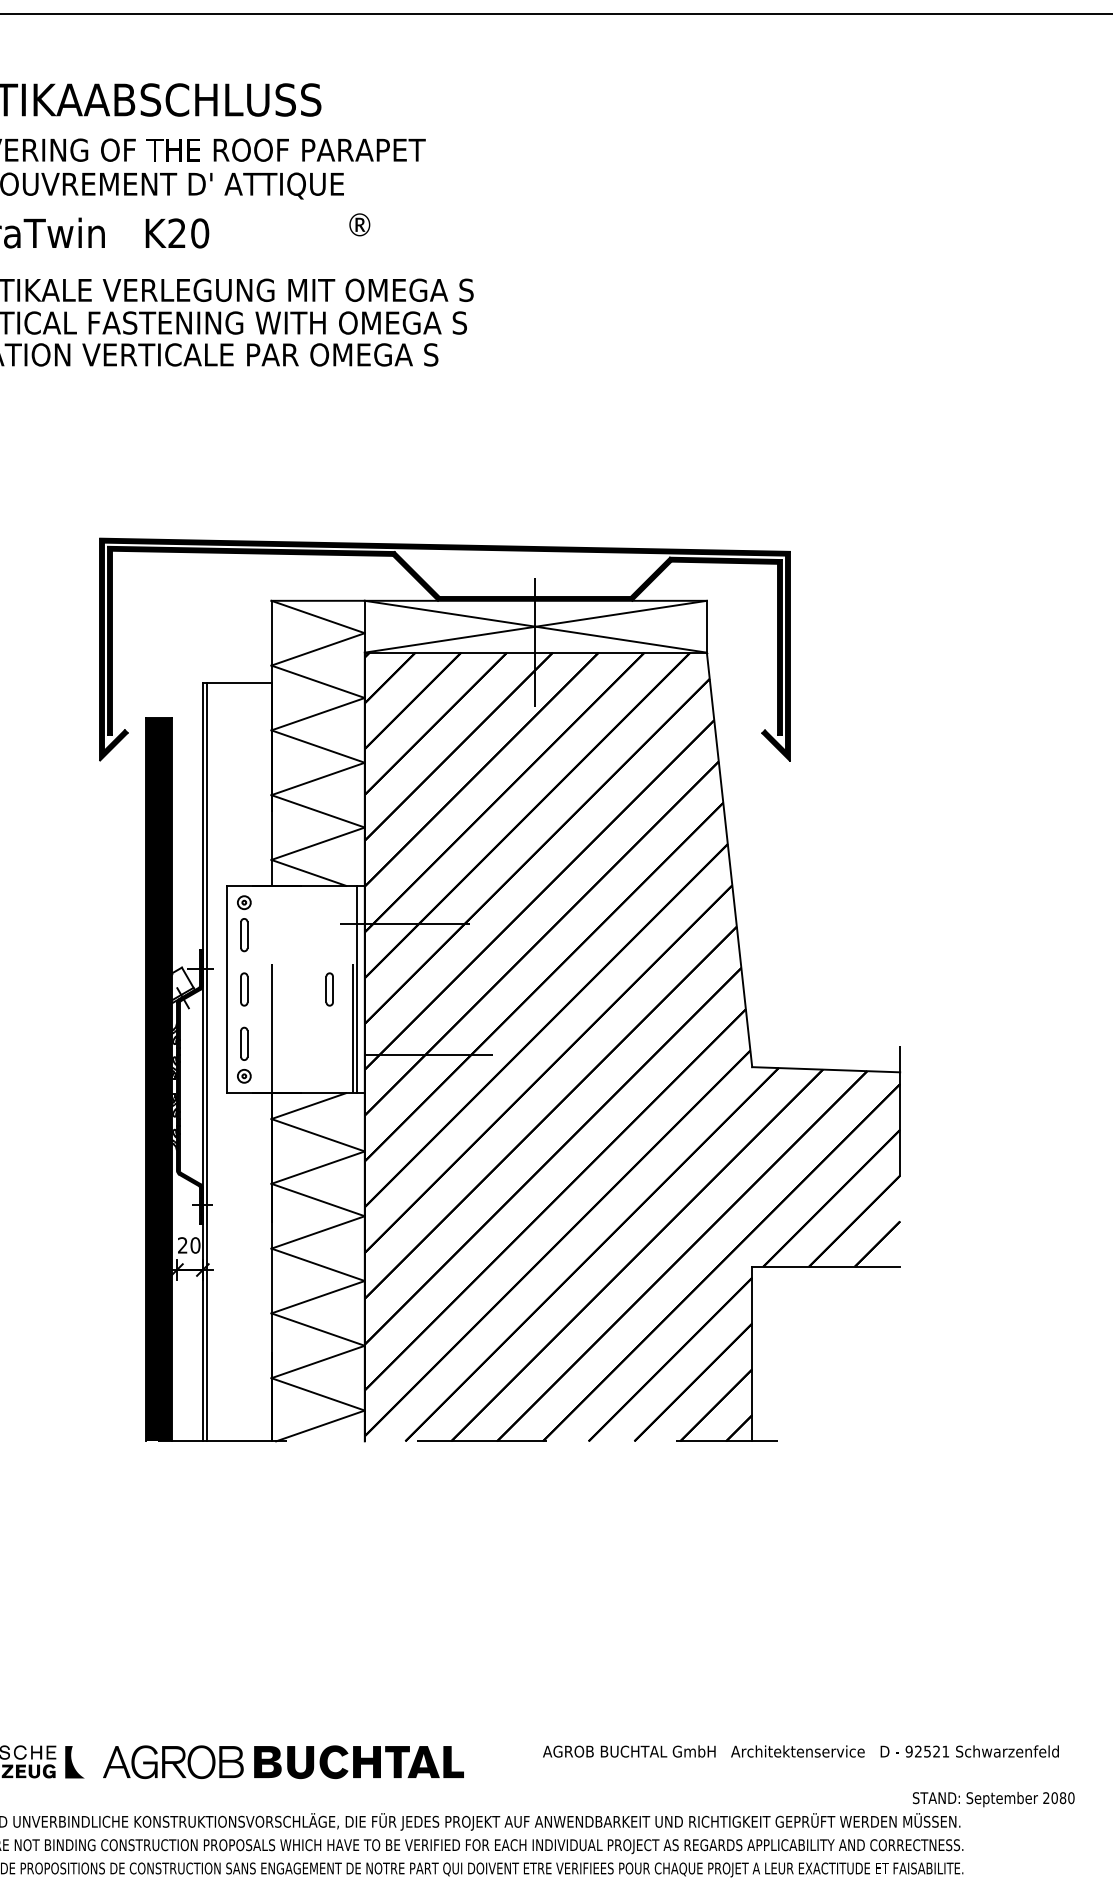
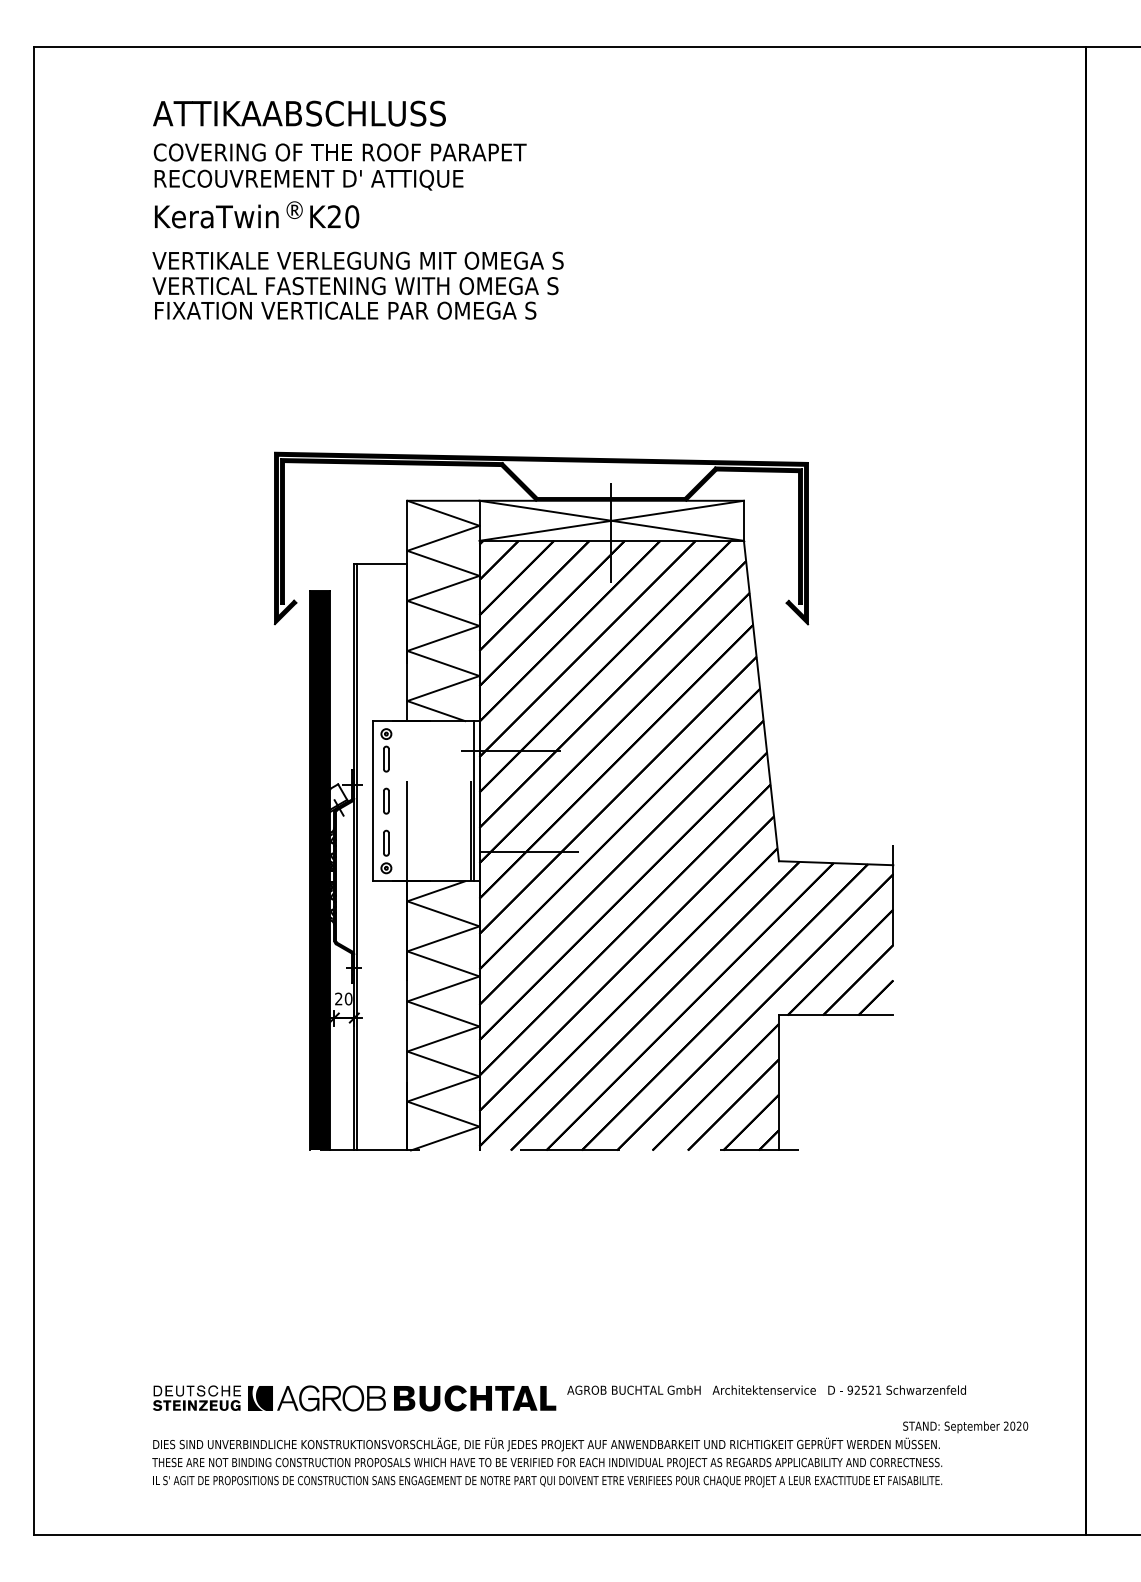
text: (359, 225) -> (294, 210), moved
part: (329, 988) -> (452, 800), removed
text: (800, 1750) -> (766, 1389), moved
fill: (86, 1762) -> (264, 1398), added
text: (1062, 1797) -> (1018, 1425), 2080 -> 2020

